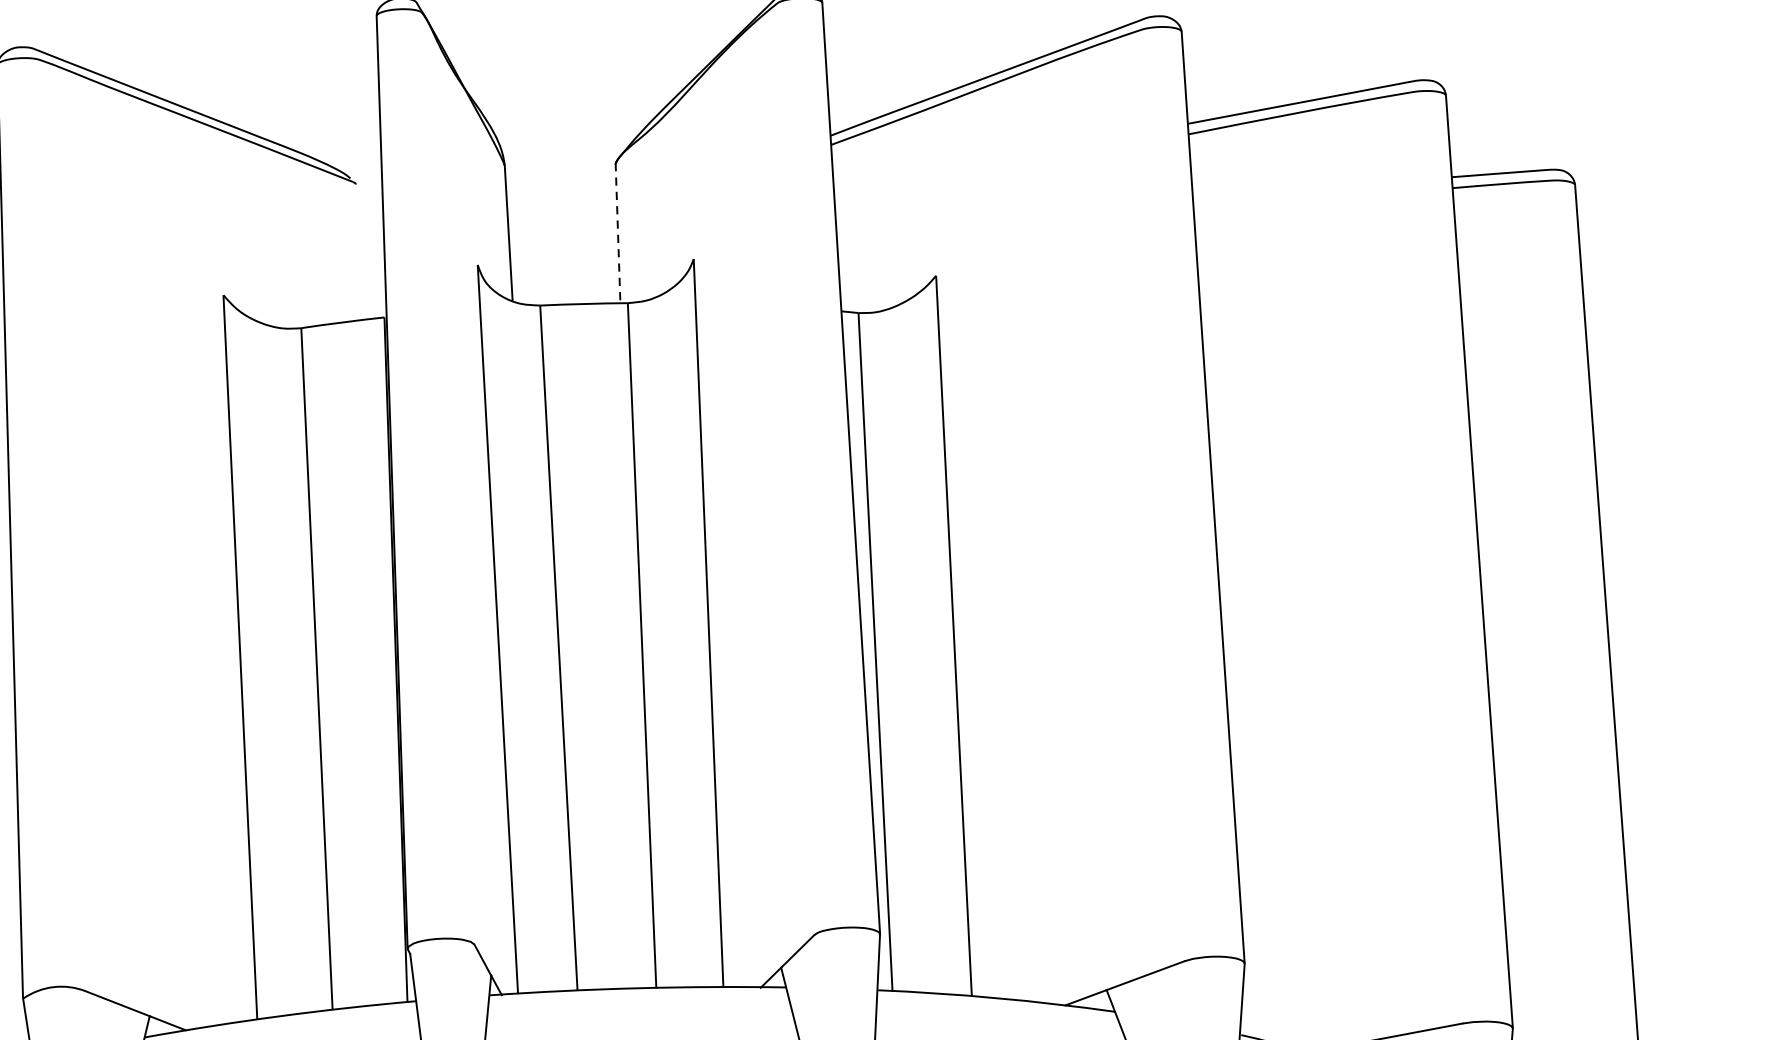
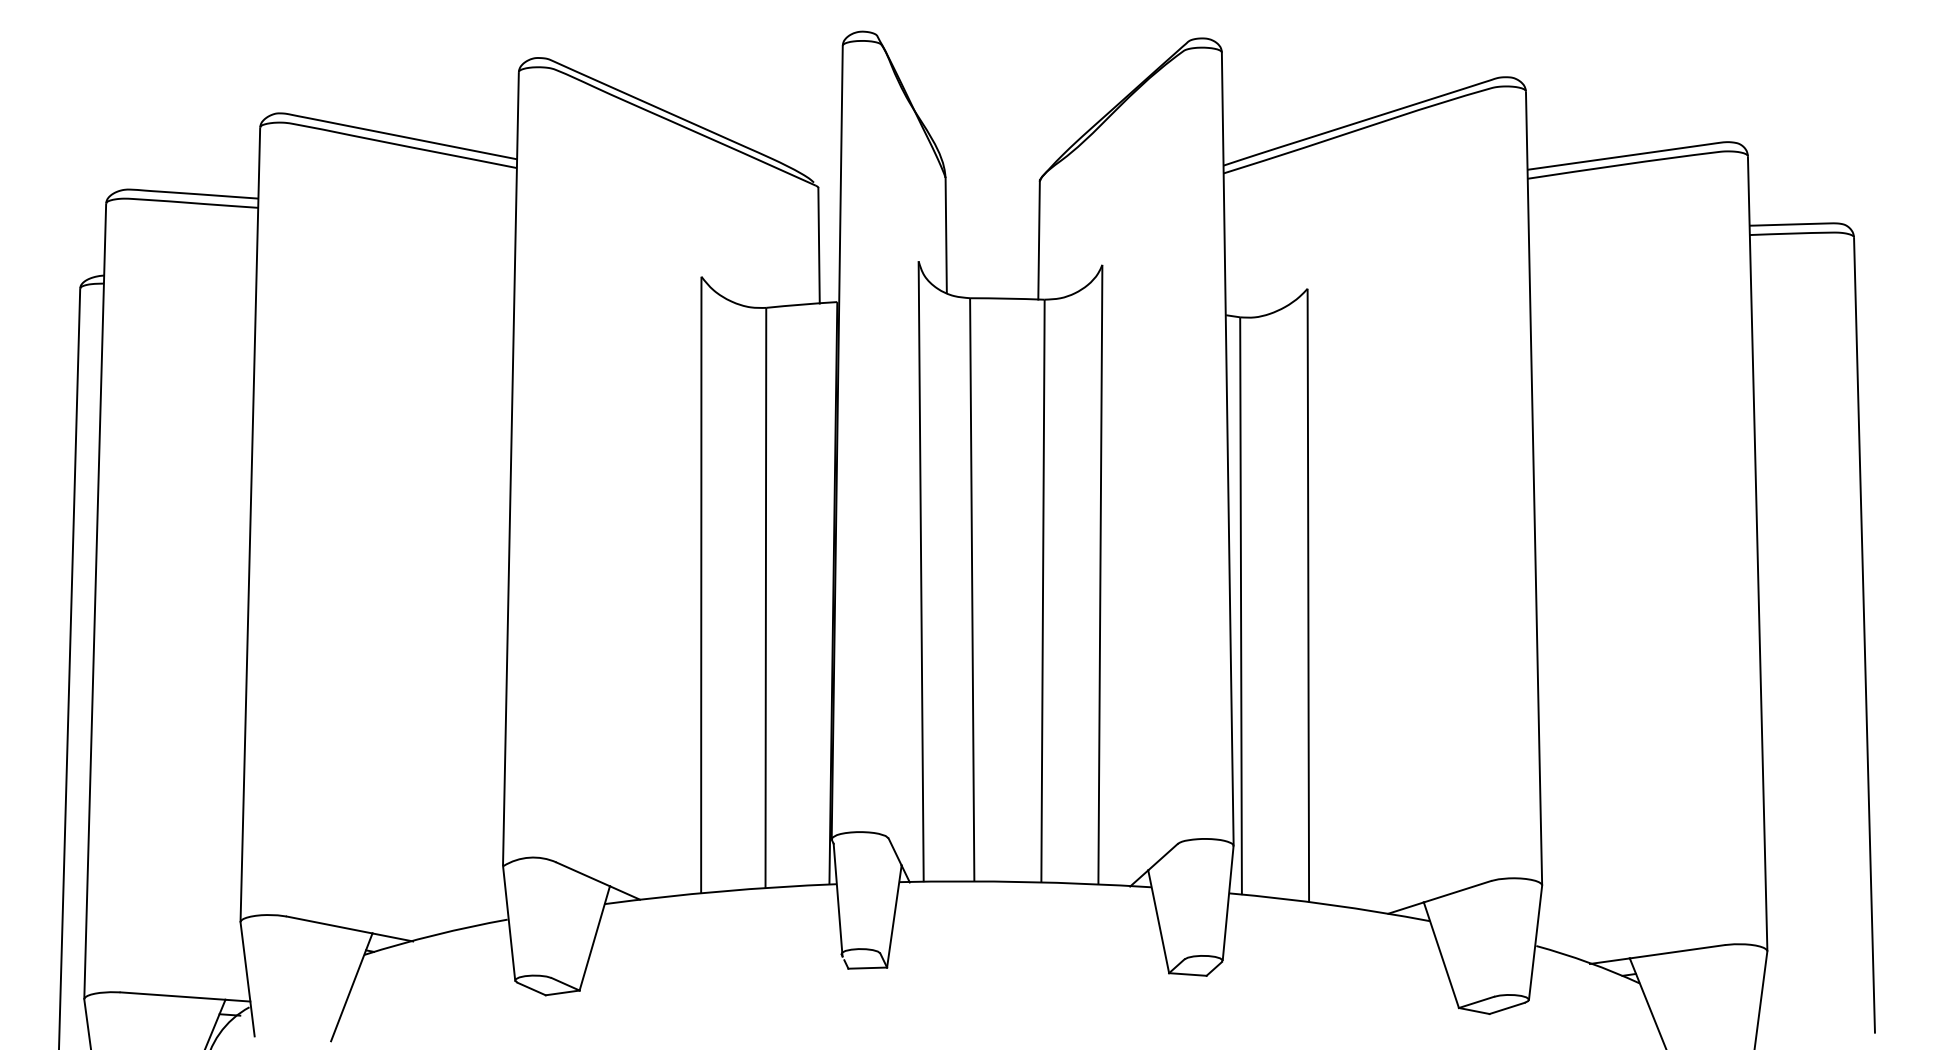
line: (618, 232) -> (1039, 239), dashed -> solid
line: (359, 252) -> (818, 245), added

